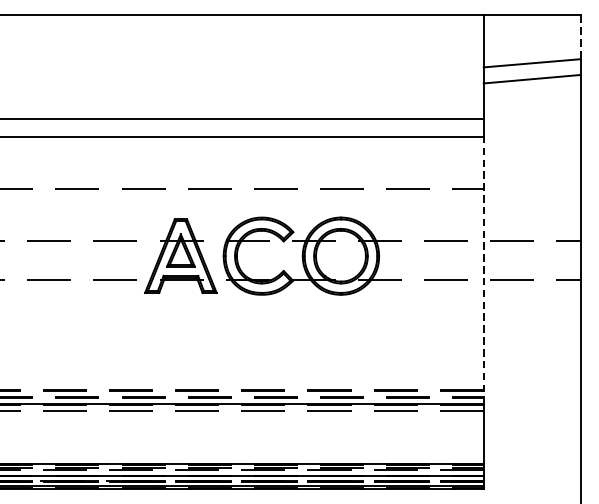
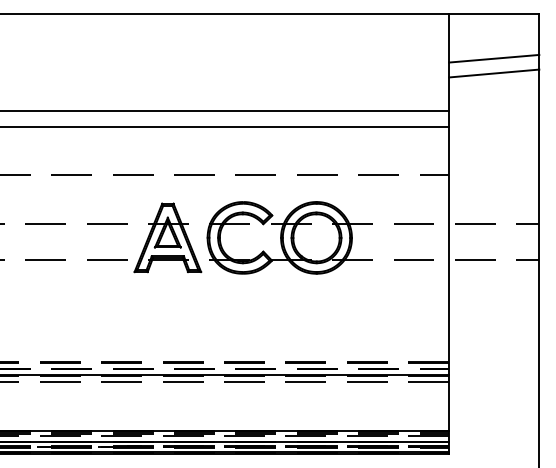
line: (581, 38) -> (539, 35), dashed -> solid
line: (484, 269) -> (449, 250), dashed -> solid

